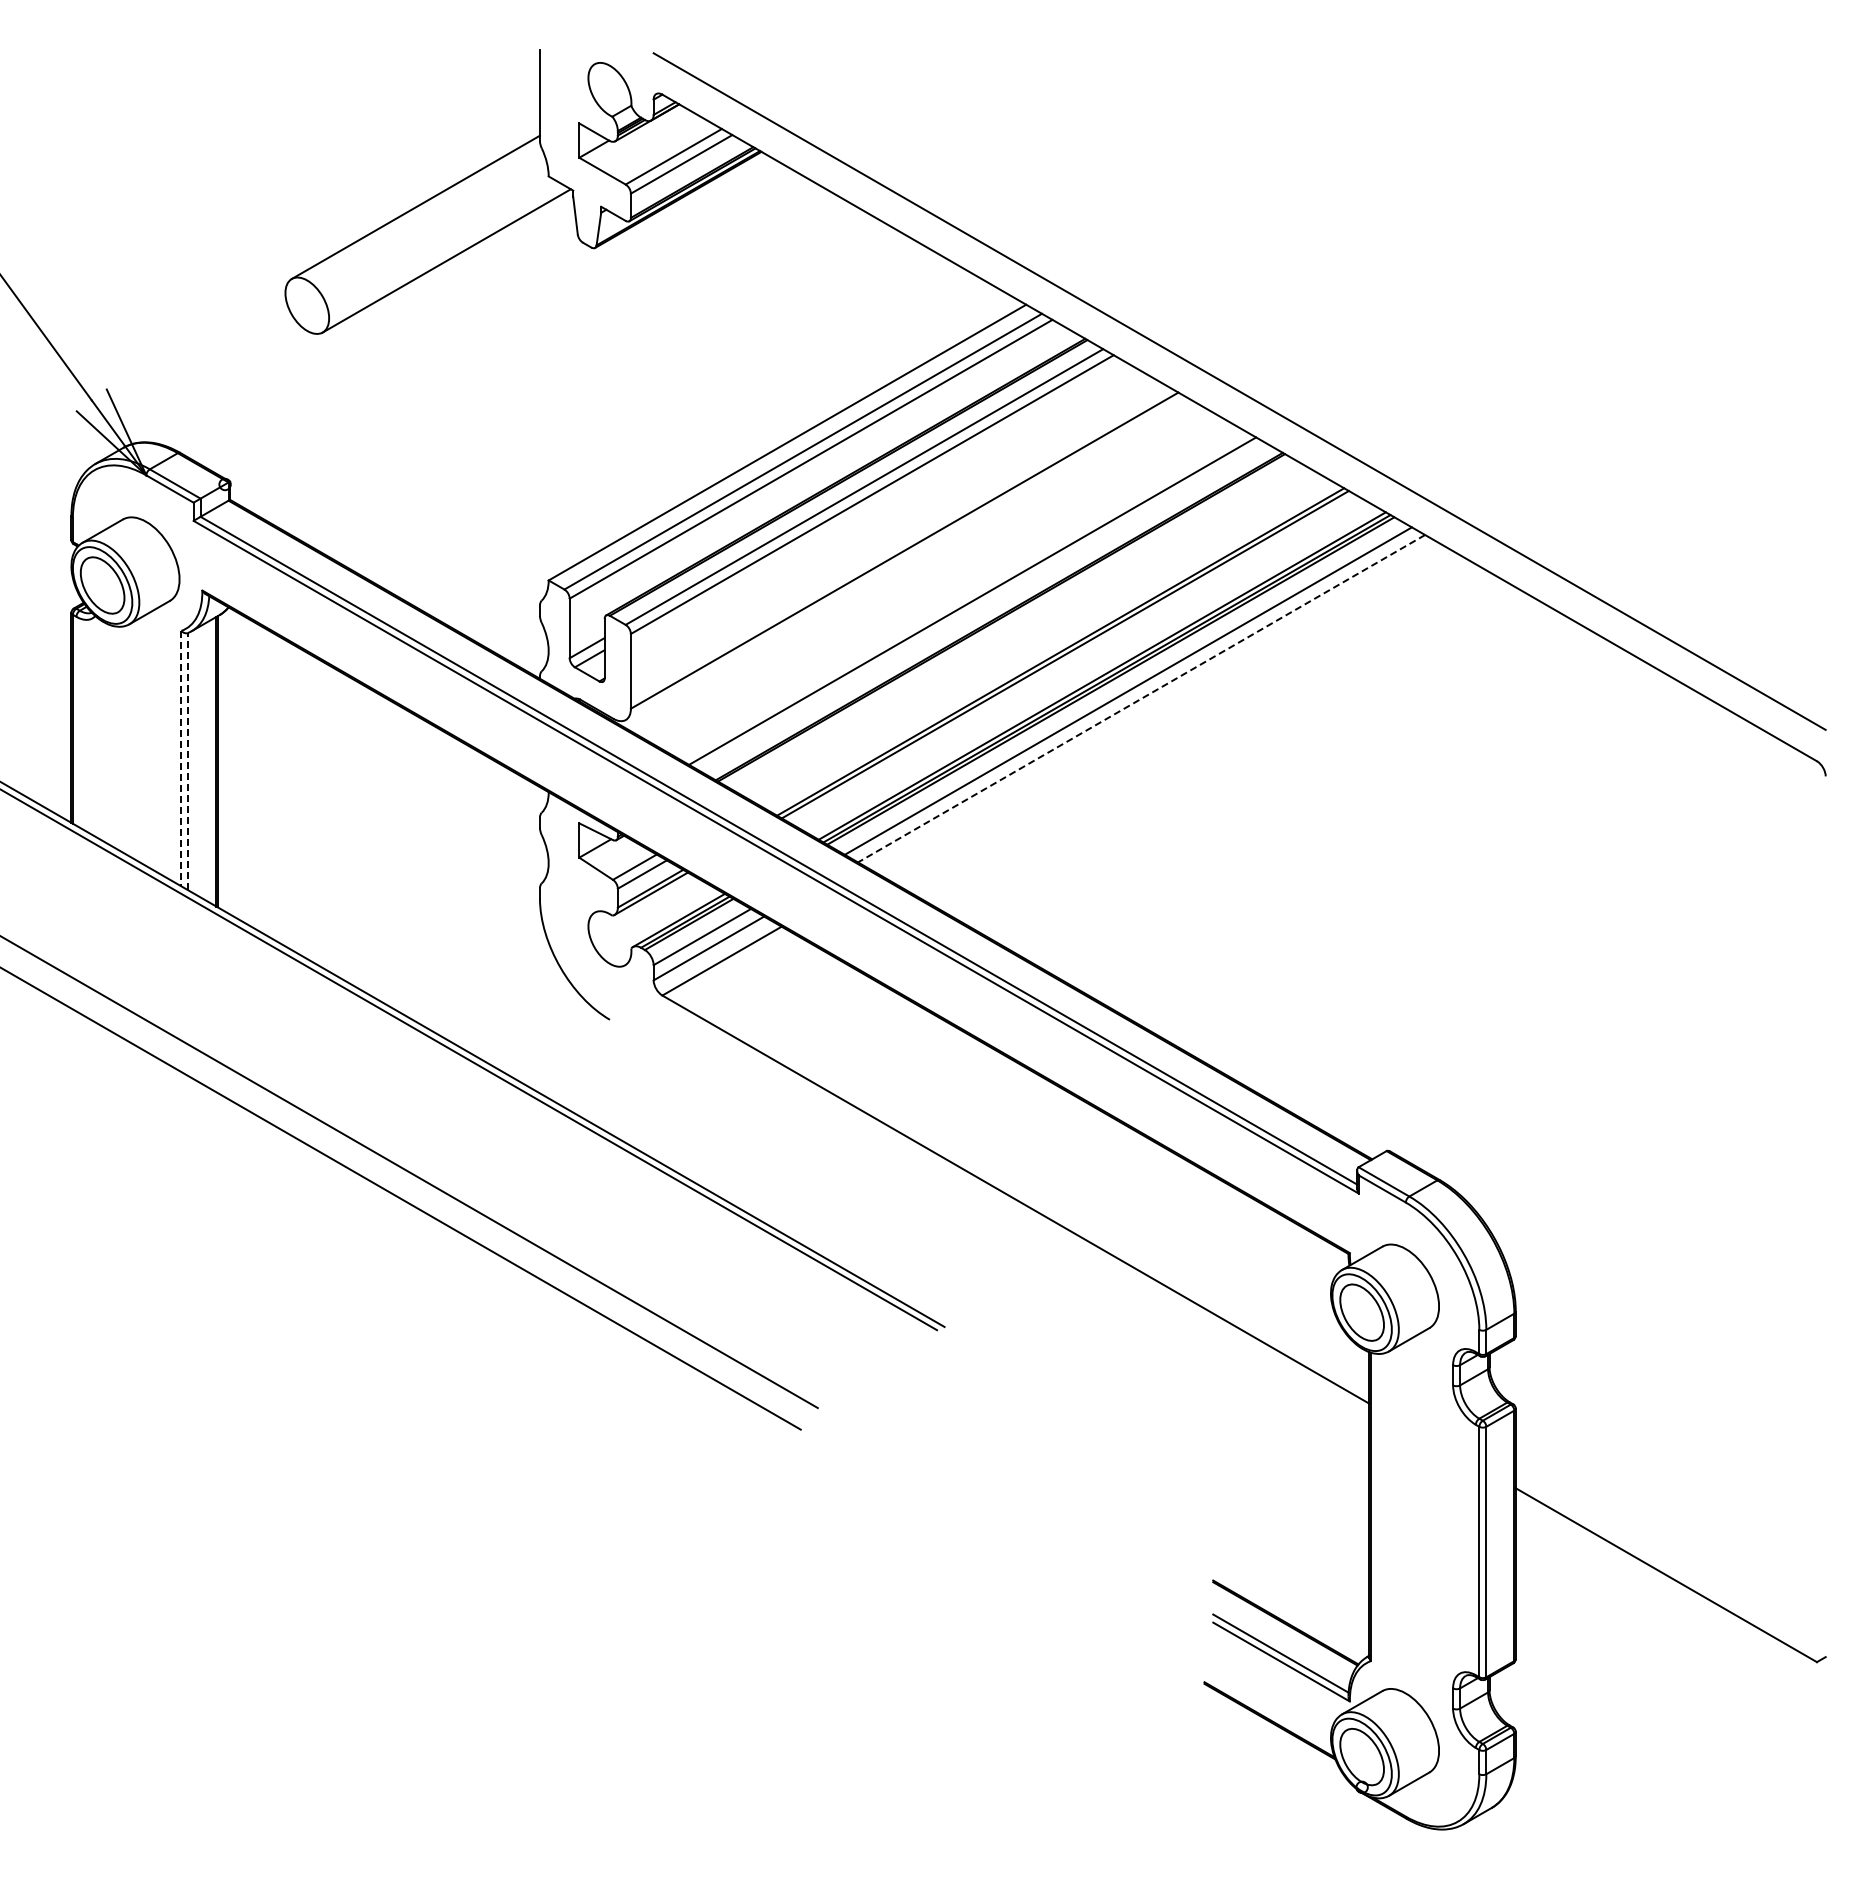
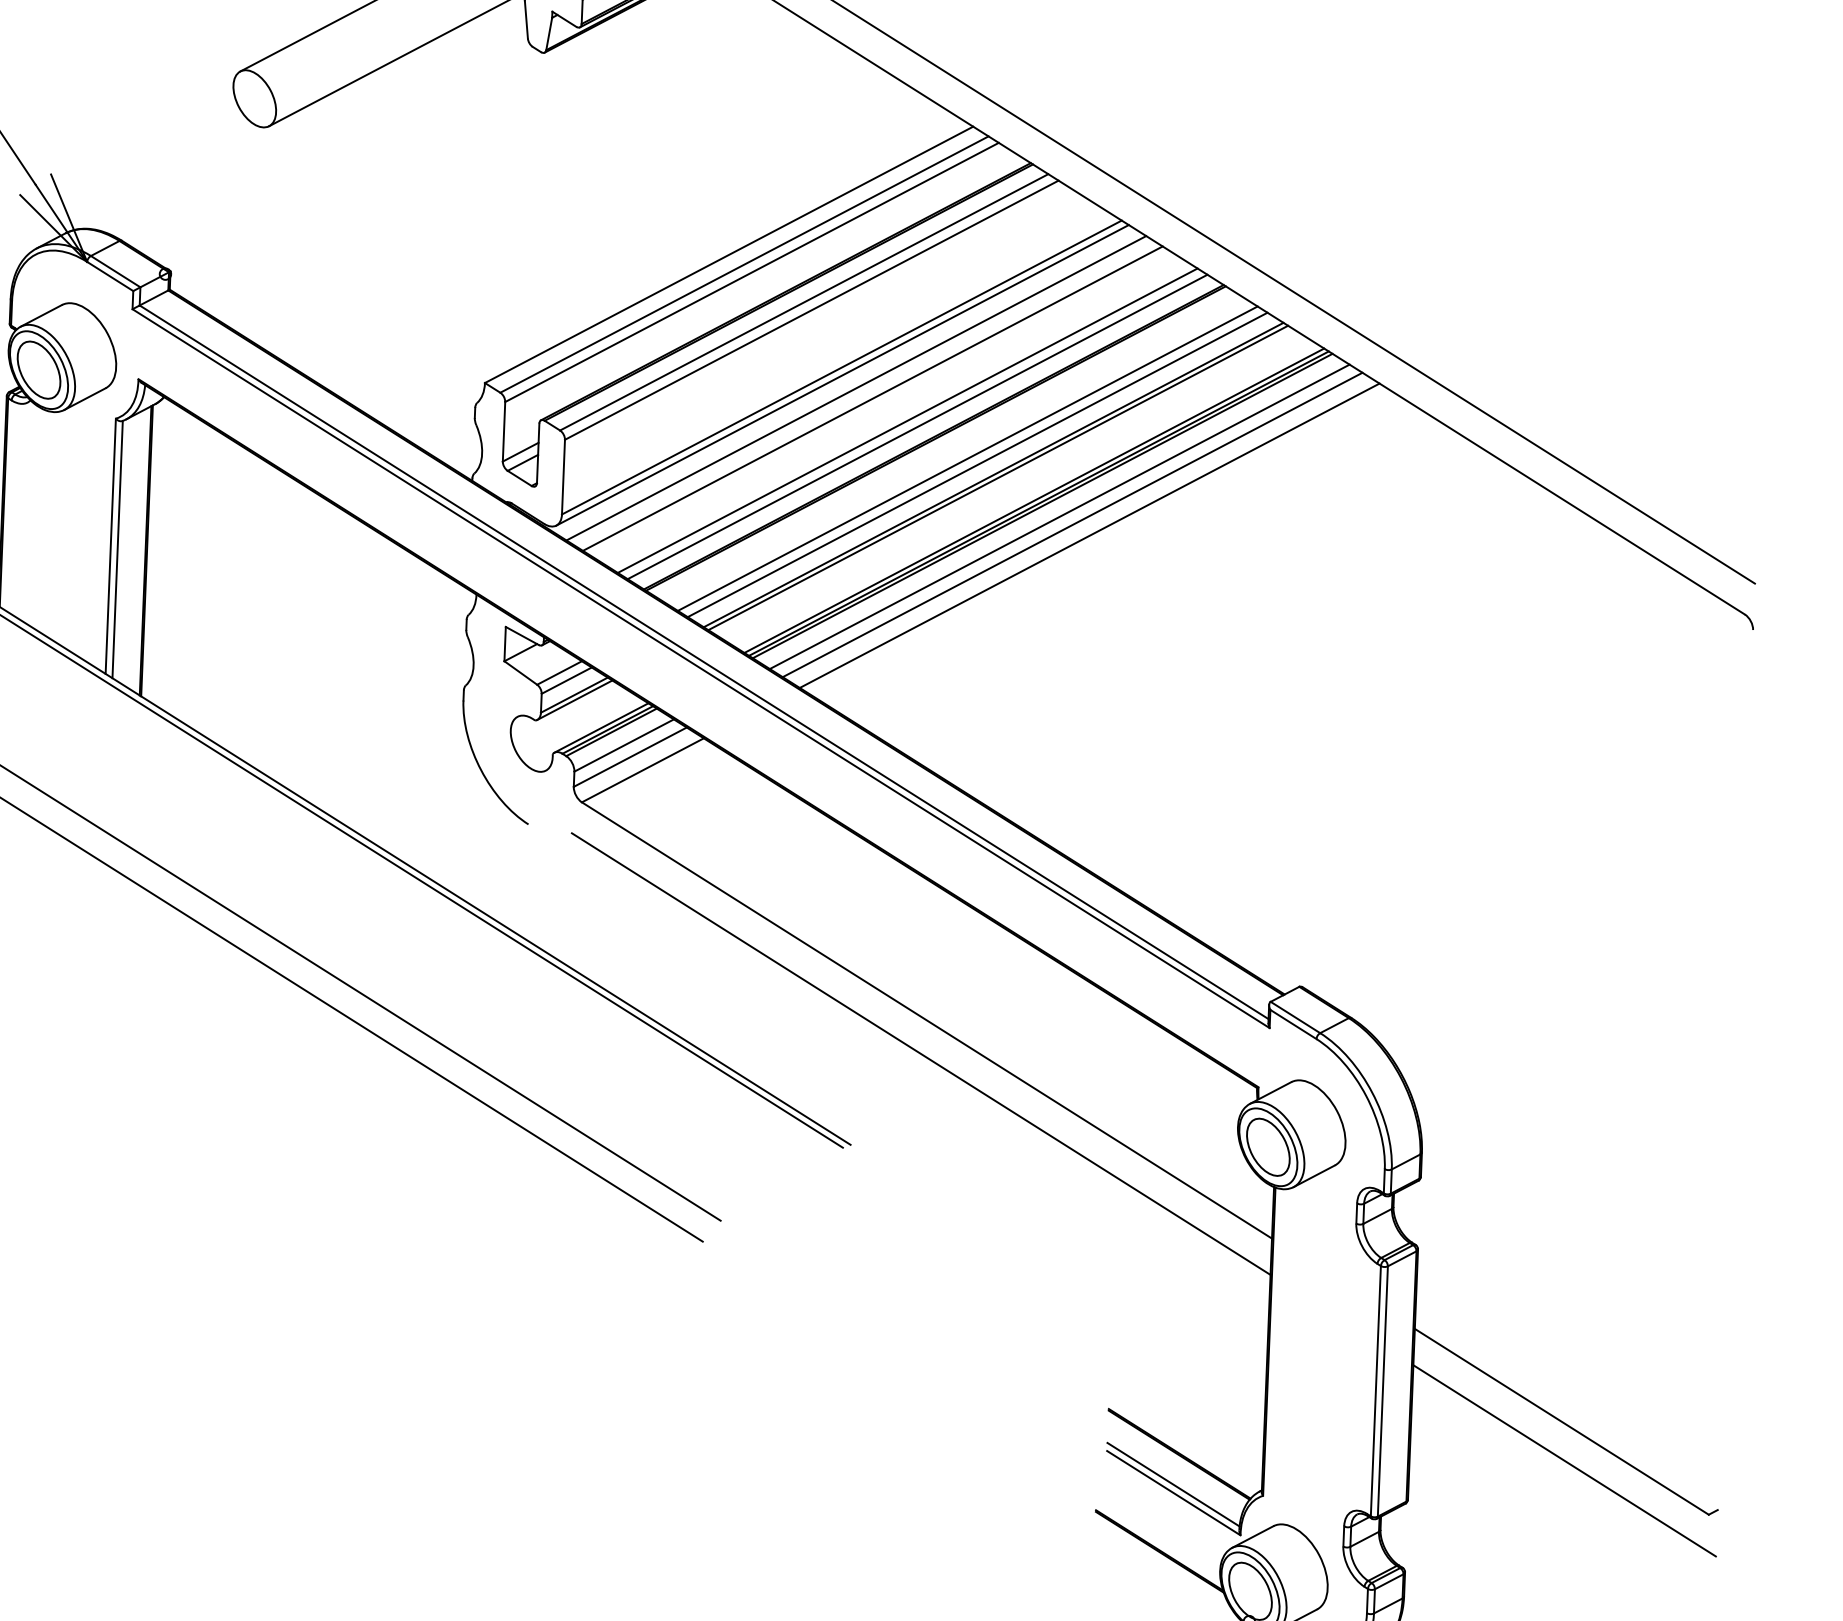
line: (905, 558) -> (842, 375), added
line: (919, 570) -> (855, 387), added
line: (936, 580) -> (872, 398), added
line: (982, 606) -> (917, 426), added
line: (1033, 636) -> (967, 458), added
line: (1043, 642) -> (976, 464), added
line: (1141, 698) -> (1072, 524), dashed -> solid
line: (1158, 708) -> (1089, 535), added
line: (181, 758) -> (110, 546), dashed -> solid
line: (188, 761) -> (117, 549), dashed -> solid
line: (1011, 1233) -> (921, 1054), added
line: (1670, 1613) -> (1564, 1460), added

